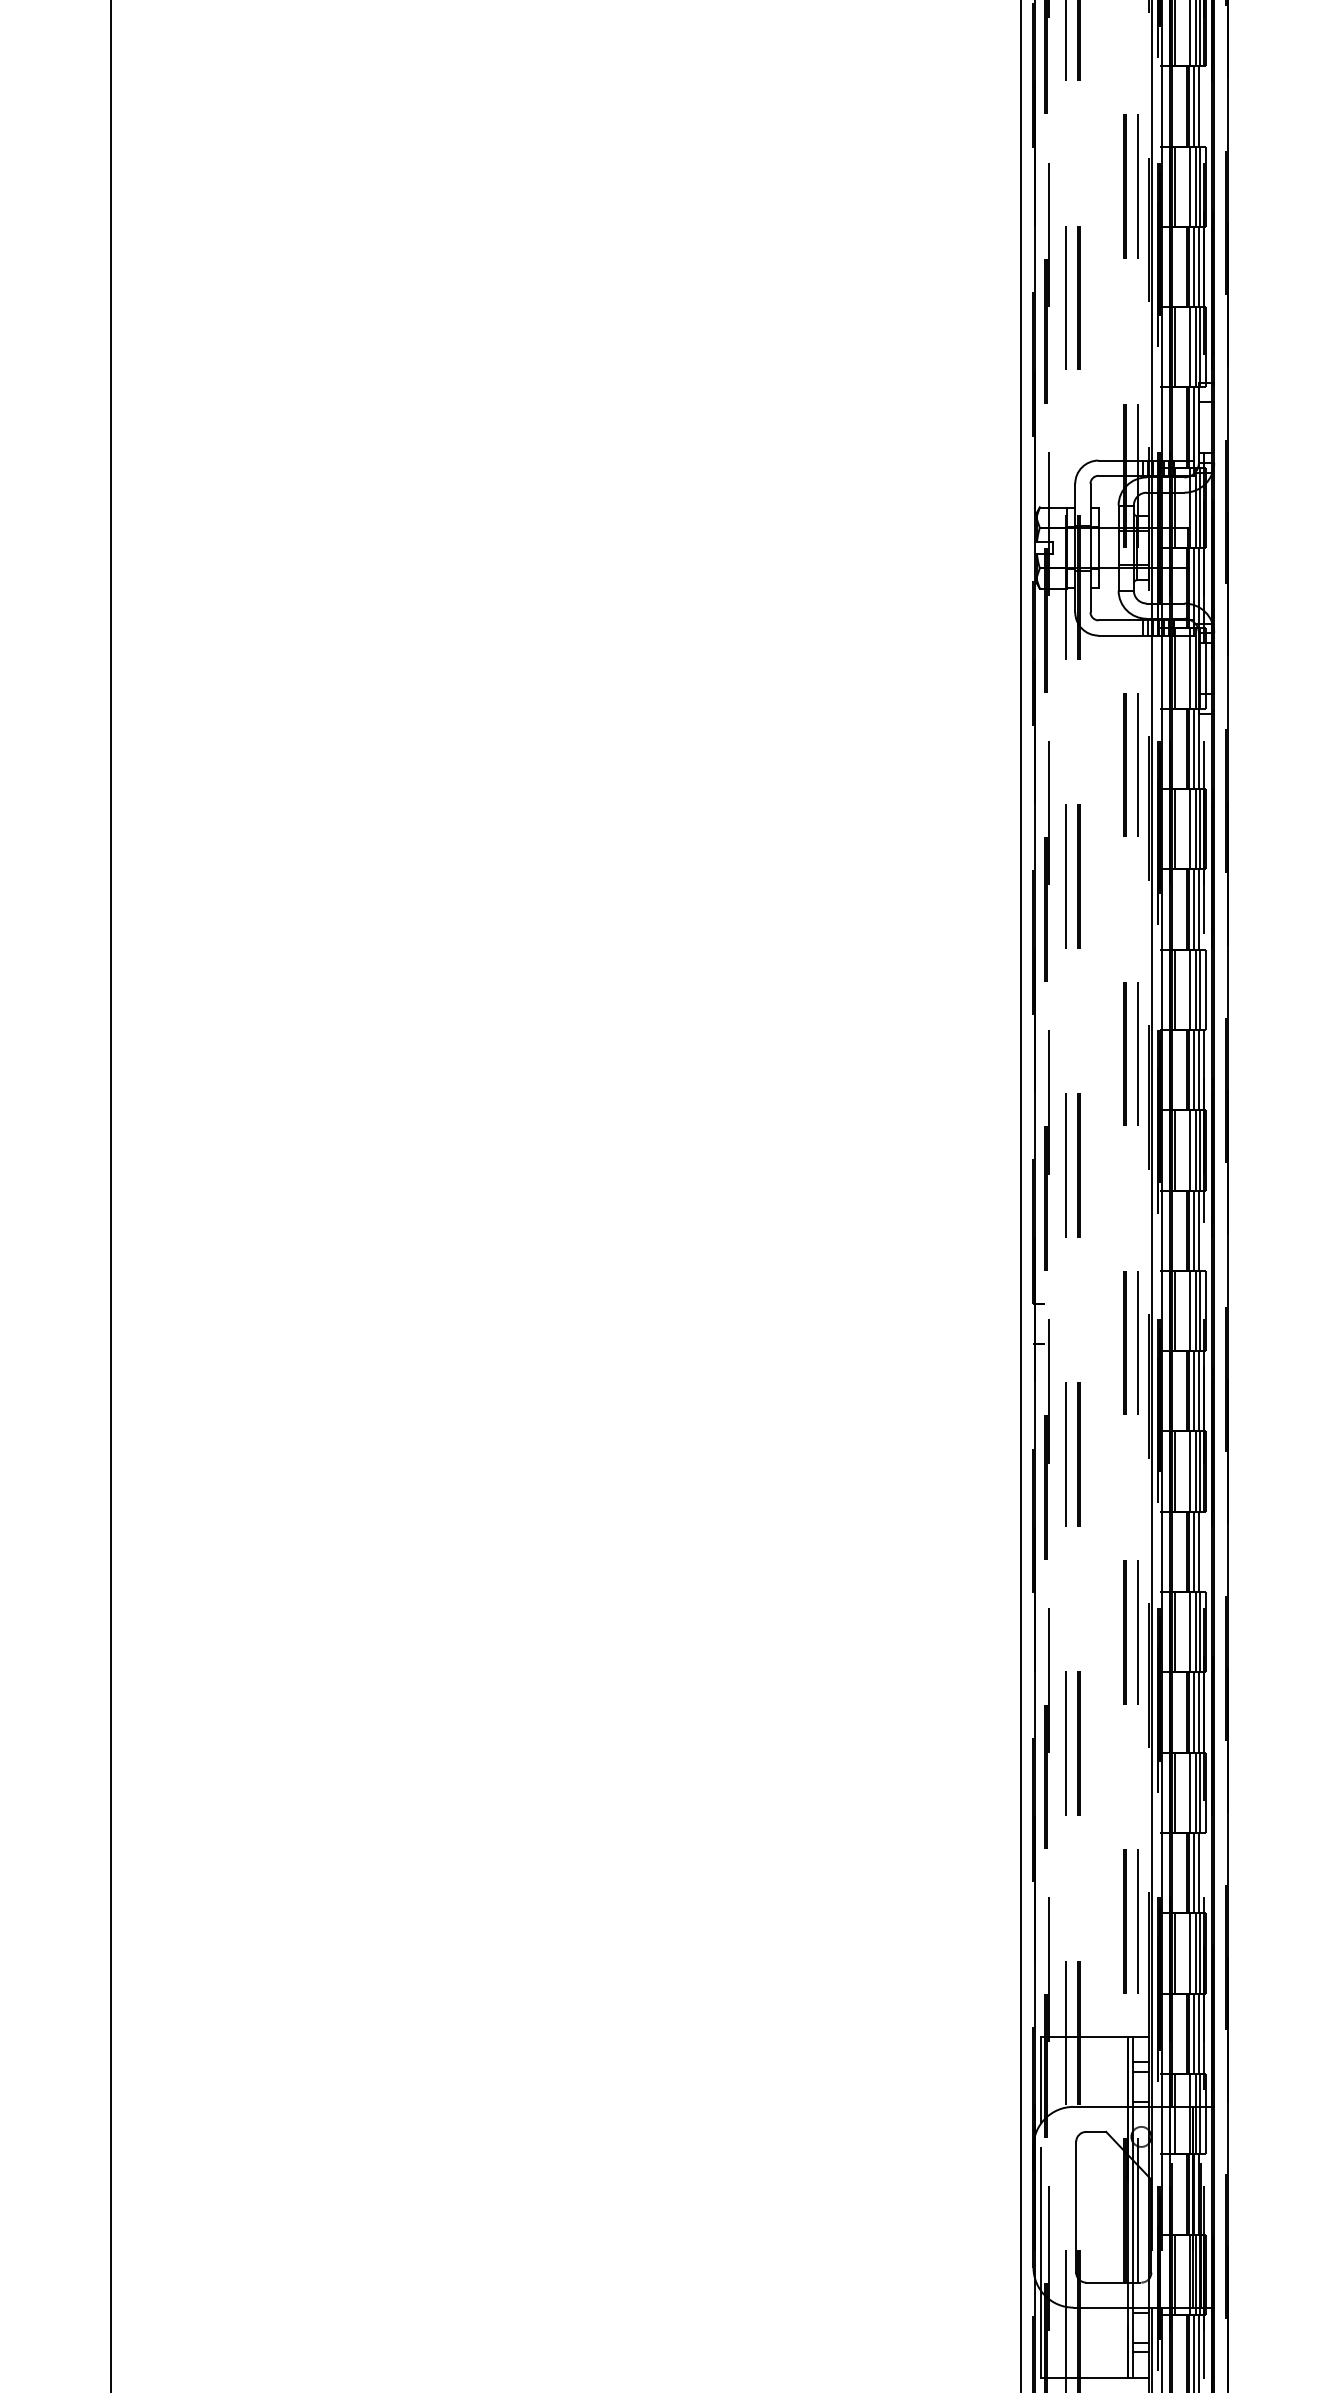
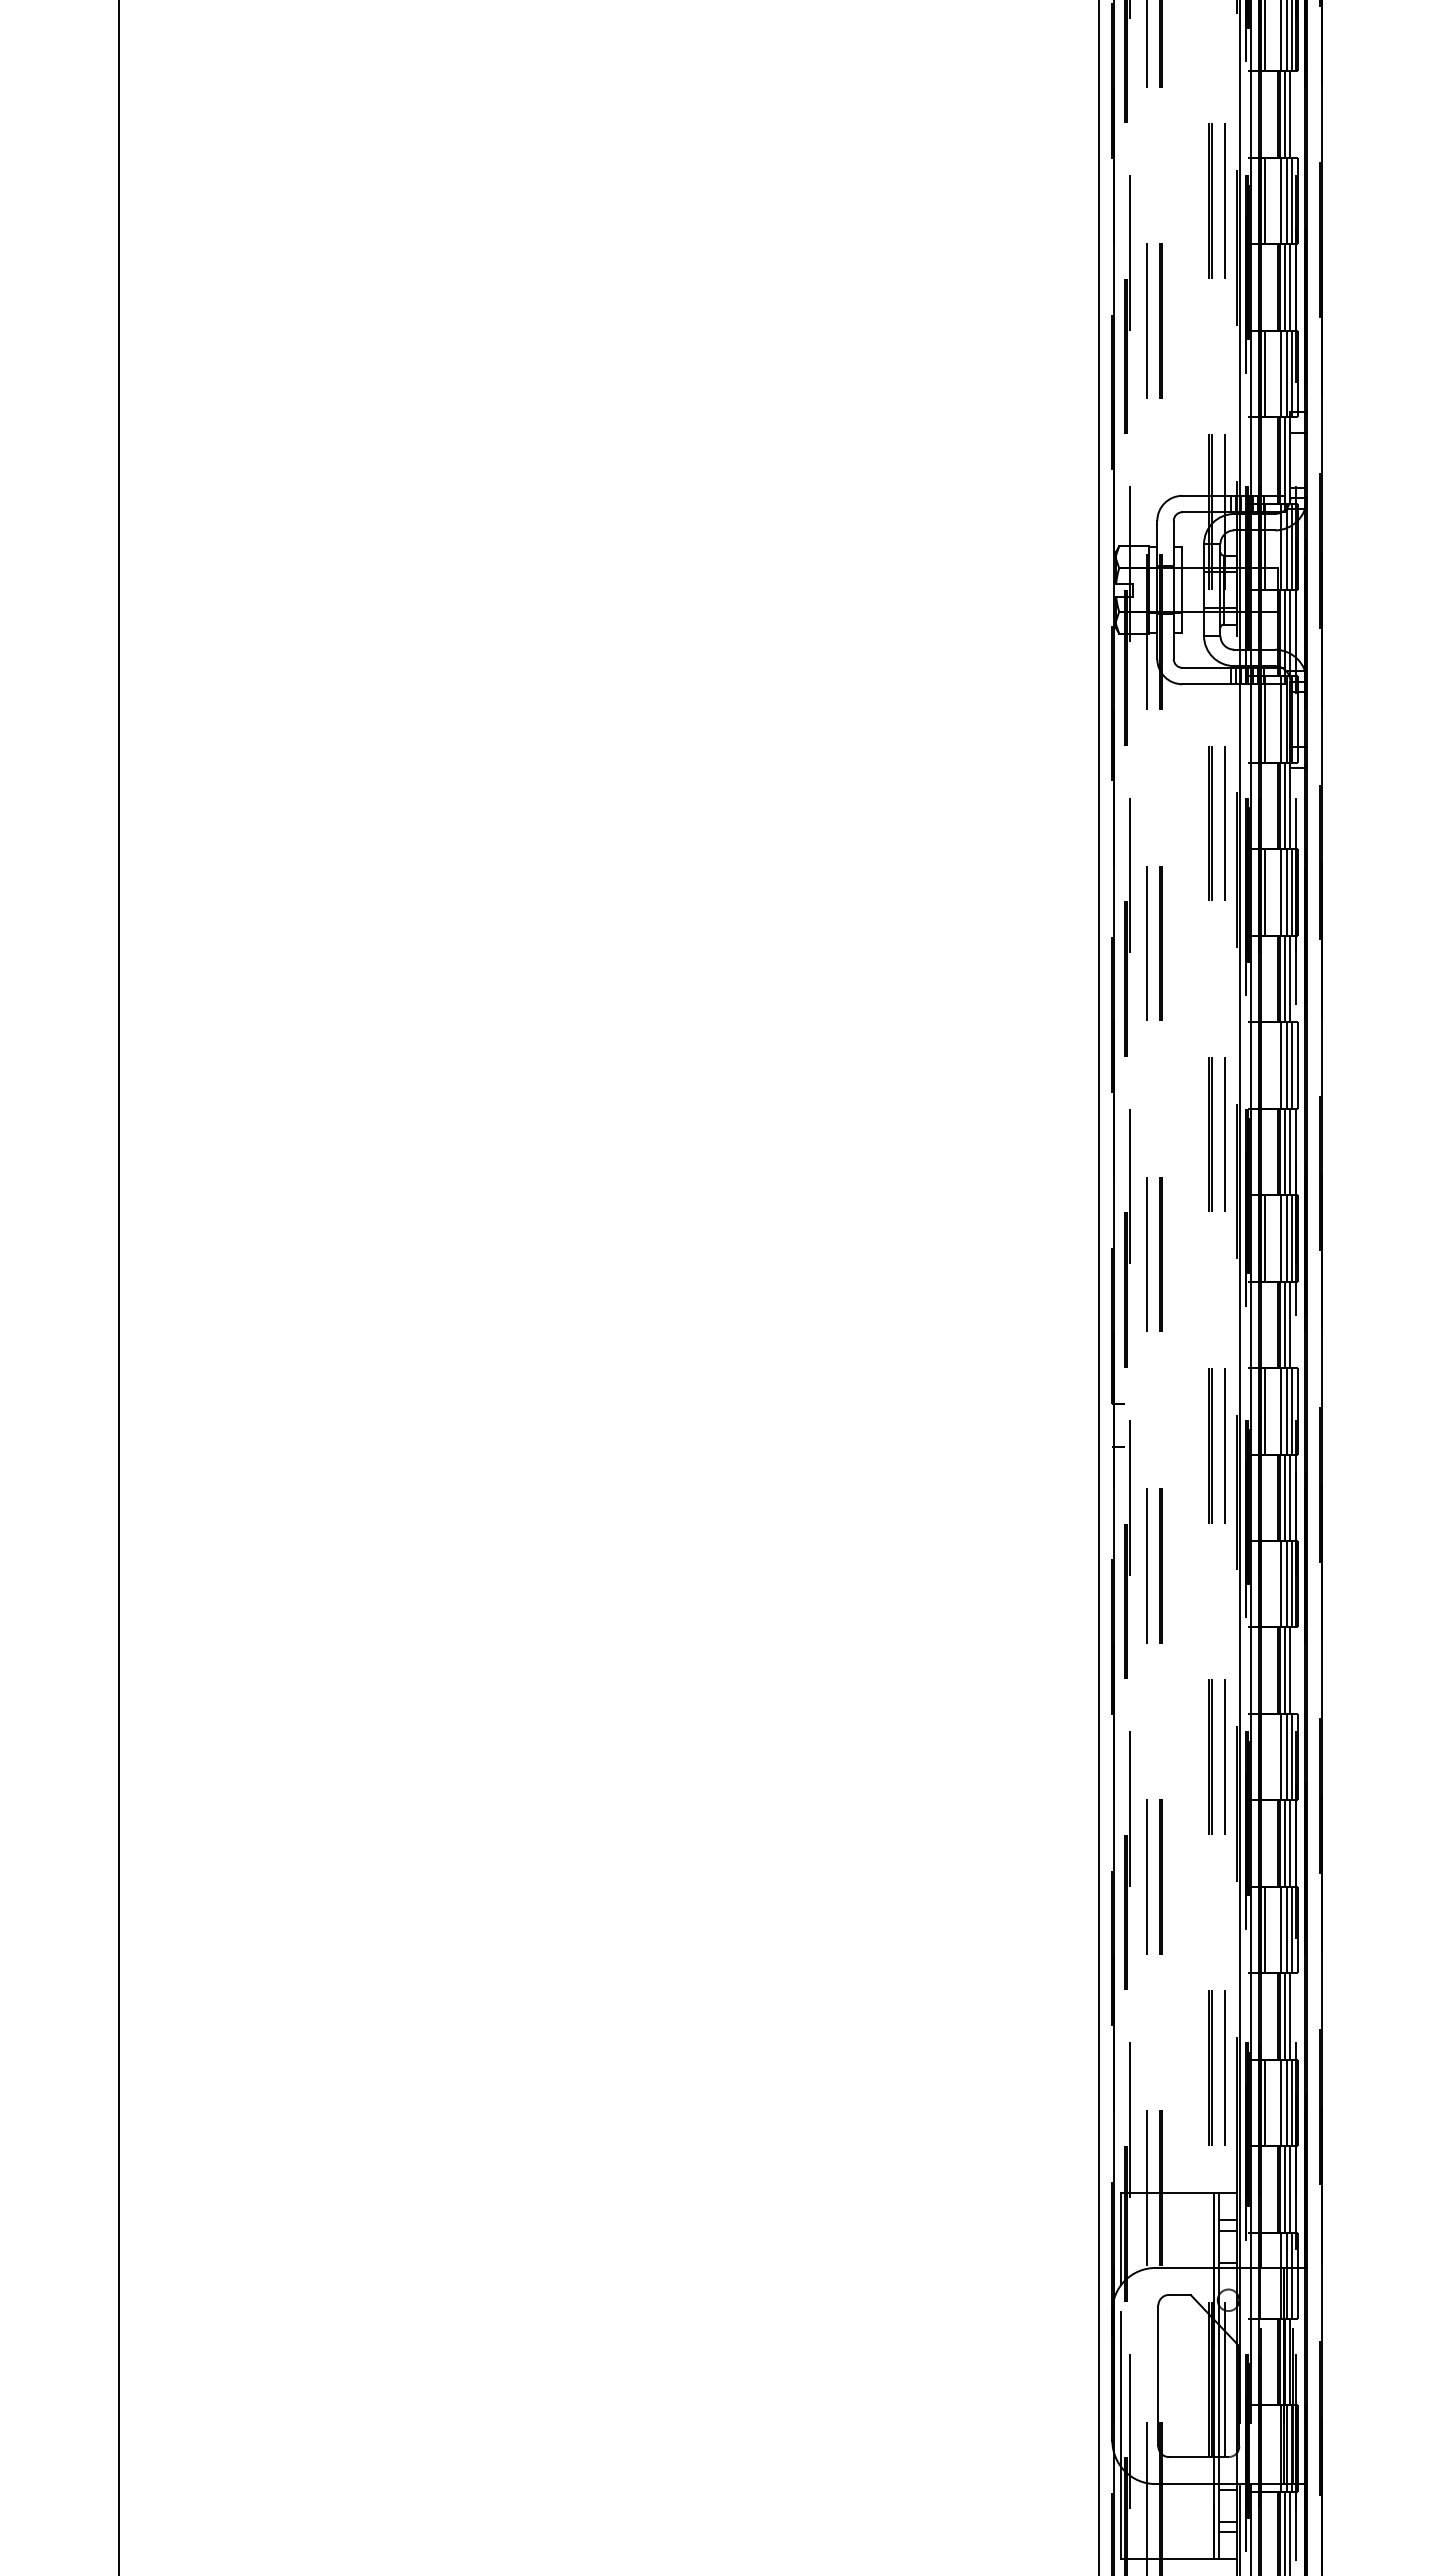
line: (1174, 989) -> (1264, 1065), removed
line: (1174, 1471) -> (1264, 1583), removed
line: (1174, 1631) -> (1264, 1756), removed
line: (1174, 2113) -> (1264, 2275), removed
line: (1174, 2274) -> (1264, 2448), removed

